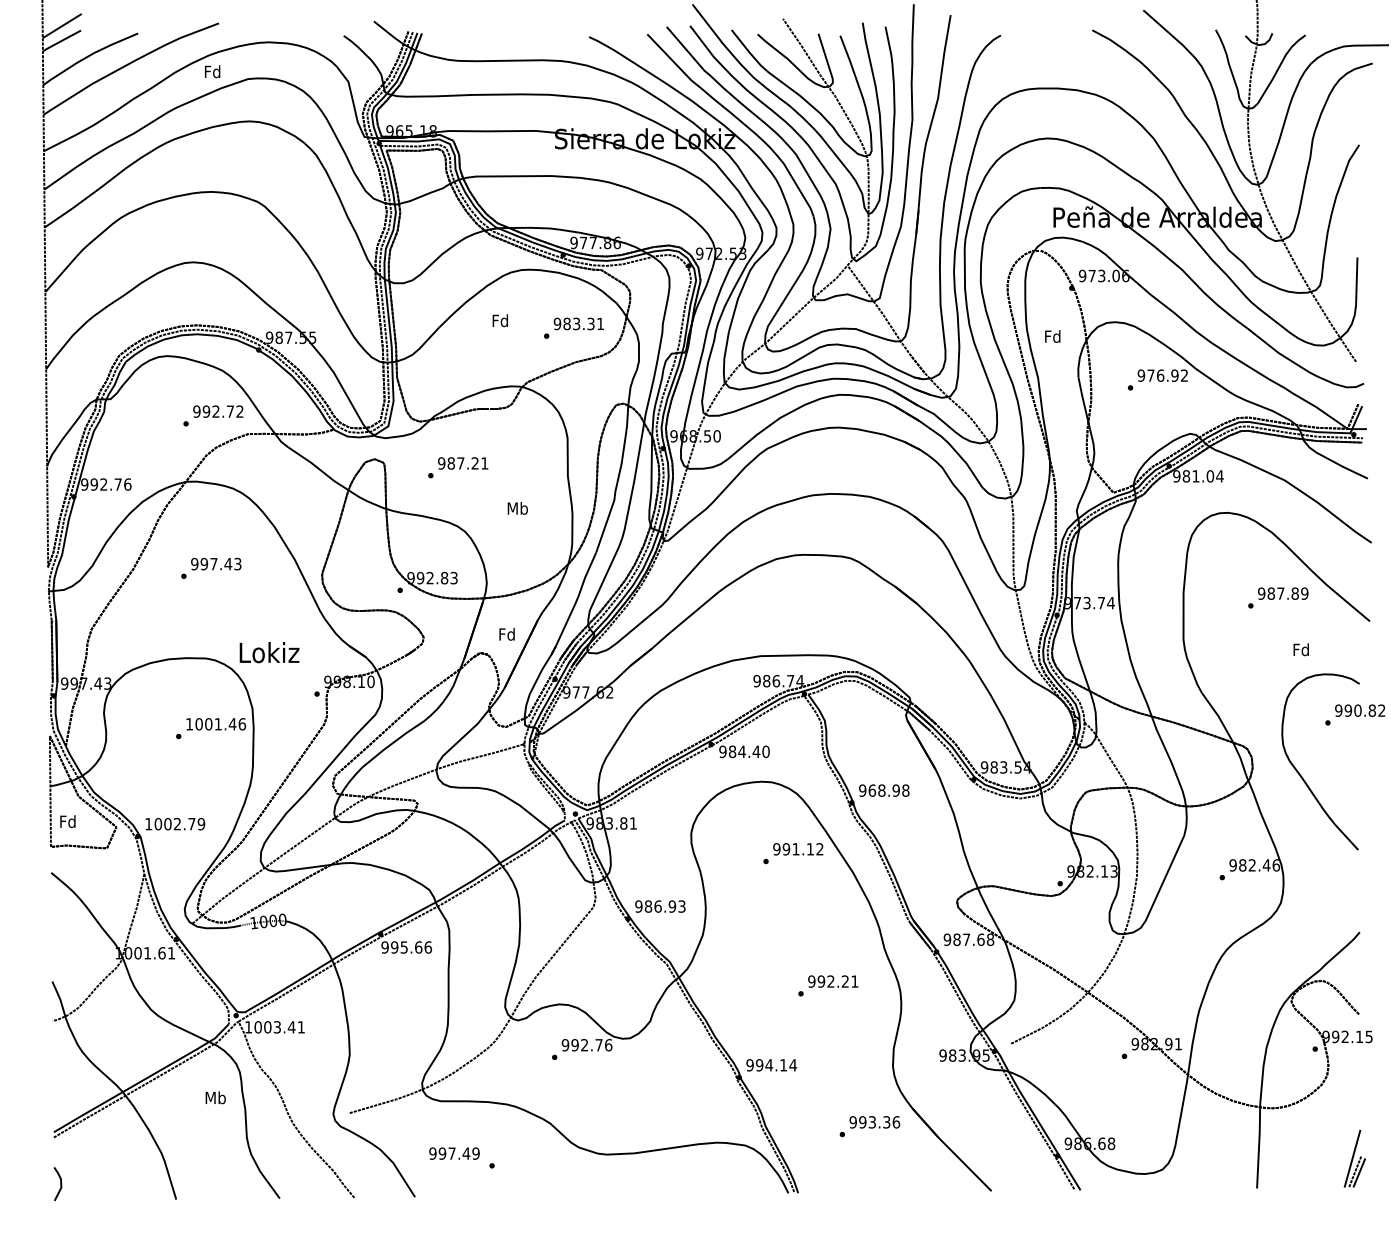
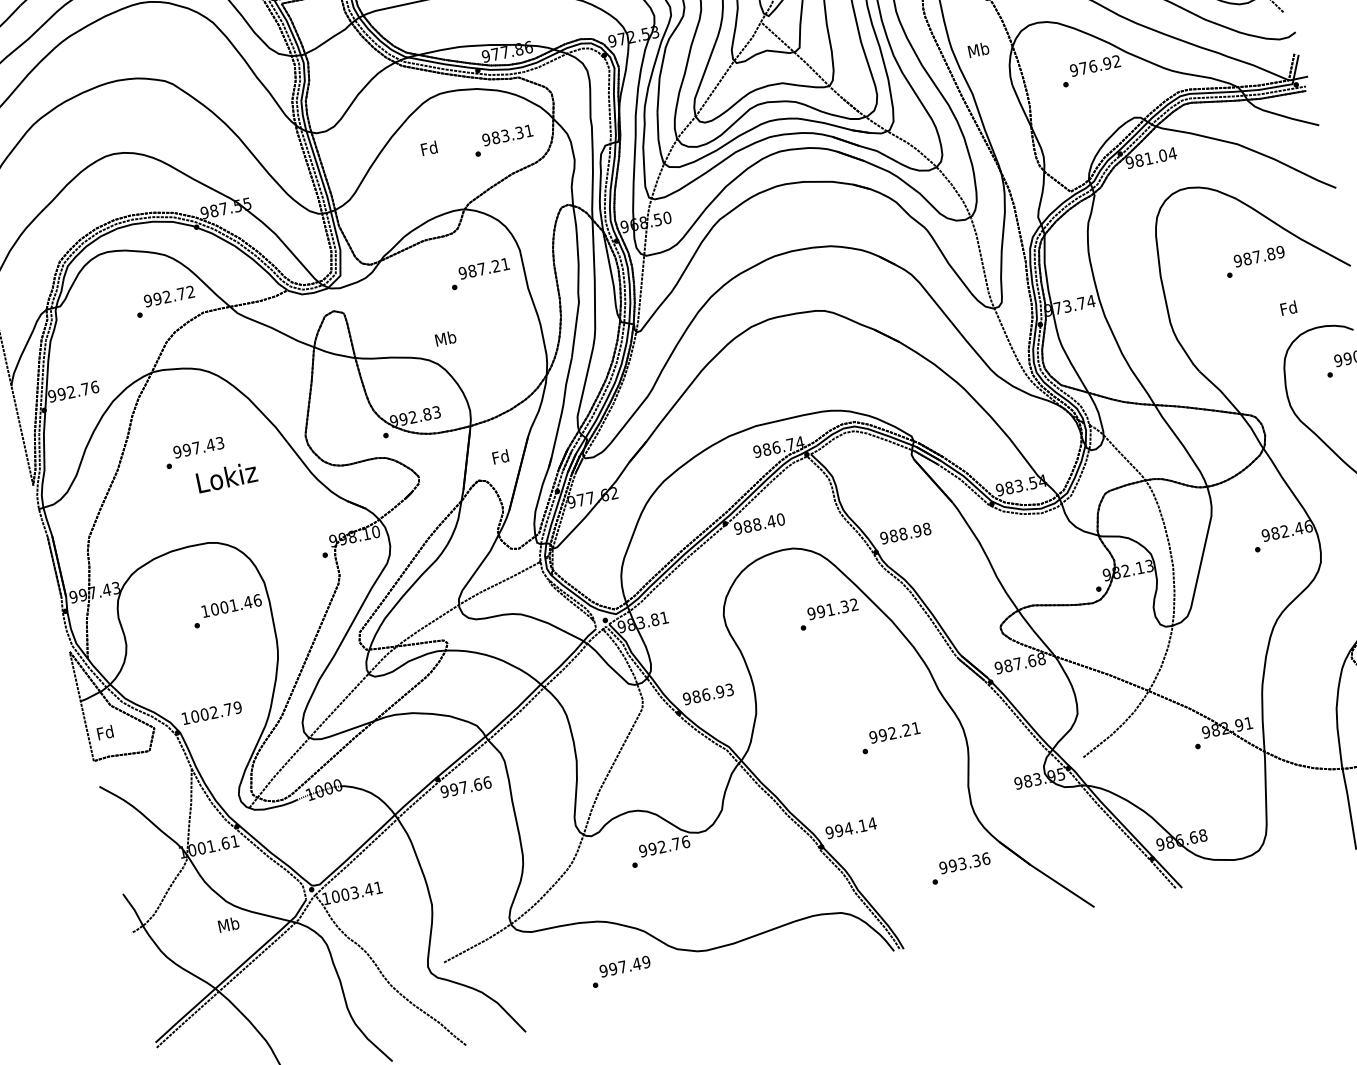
text: (1053, 336) -> (979, 49), Fd -> Mb
text: (458, 467) -> (480, 273), moved
text: (517, 508) -> (445, 338), moved
text: (269, 652) -> (226, 477), moved
text: (742, 751) -> (757, 524), 984.40 -> 988.40
text: (872, 790) -> (894, 535), 968.98 -> 988.98
text: (809, 849) -> (843, 607), 991.12 -> 991.32
text: (403, 947) -> (462, 787), 995.66 -> 997.66
text: (215, 1097) -> (228, 924), moved
text: (454, 1153) -> (625, 966), moved

